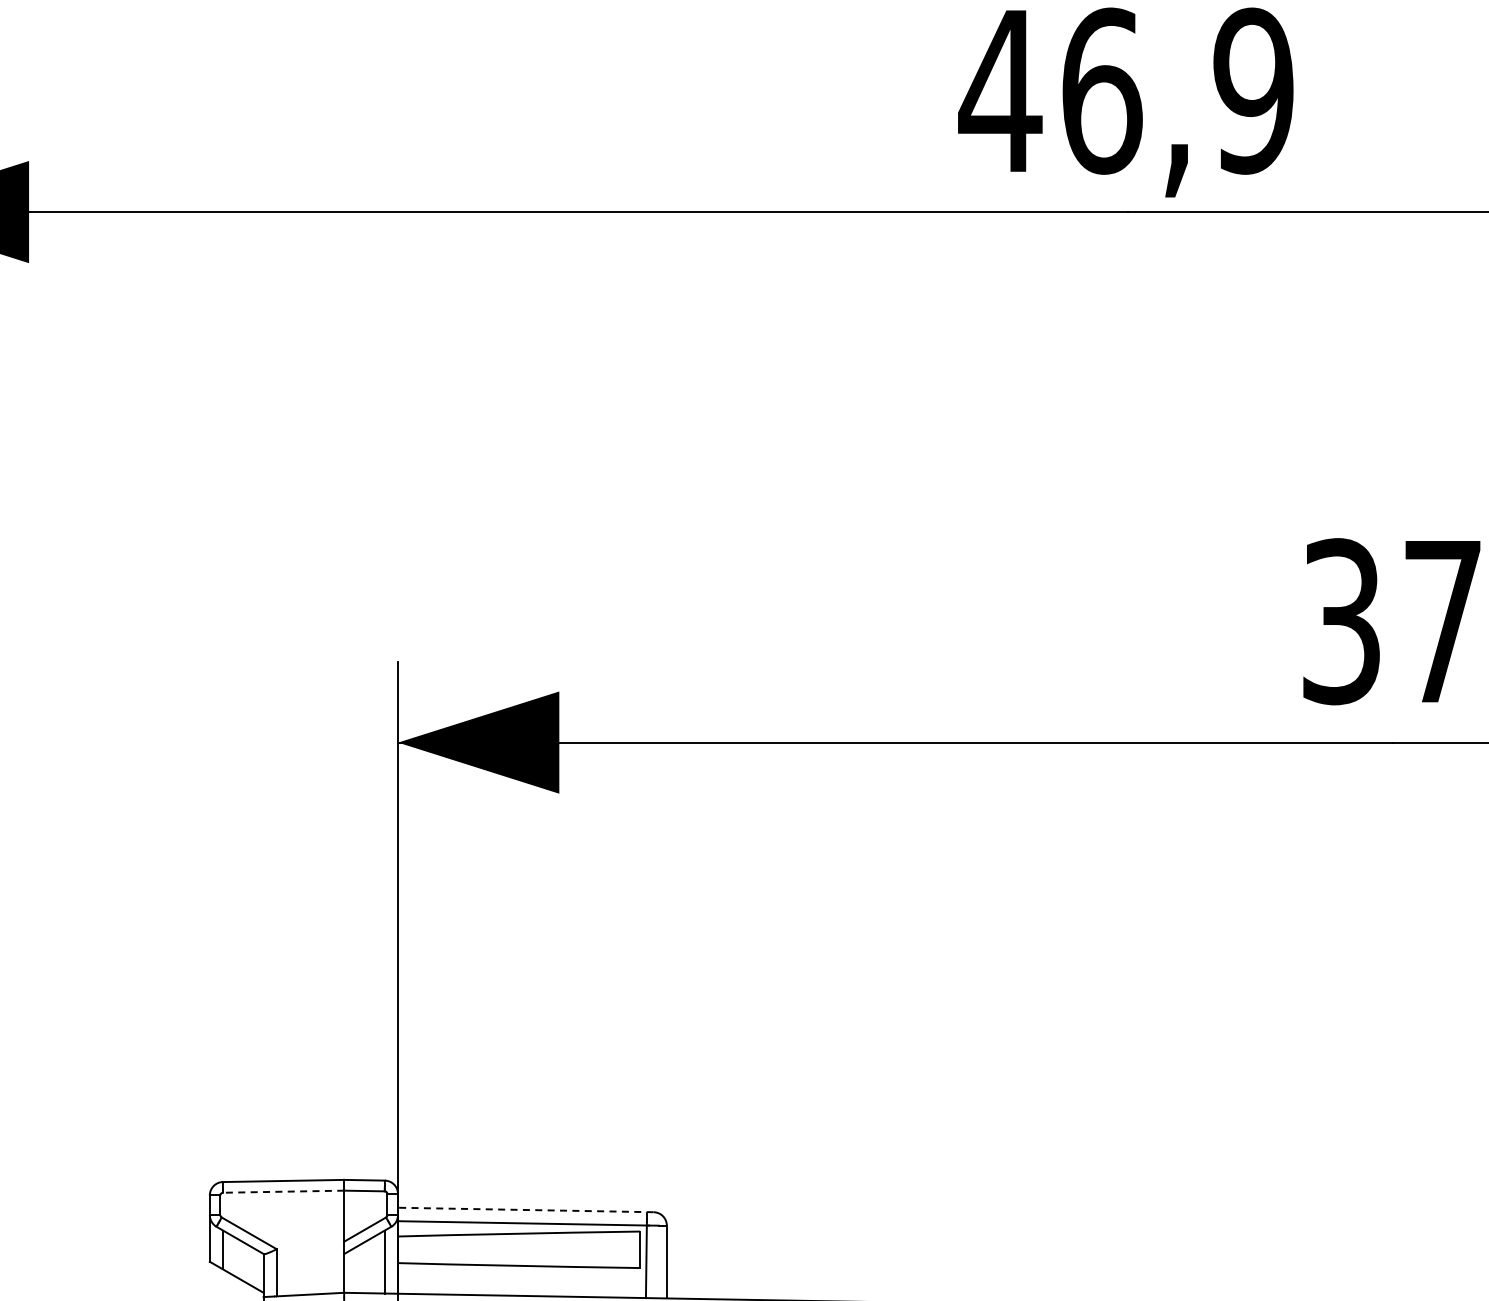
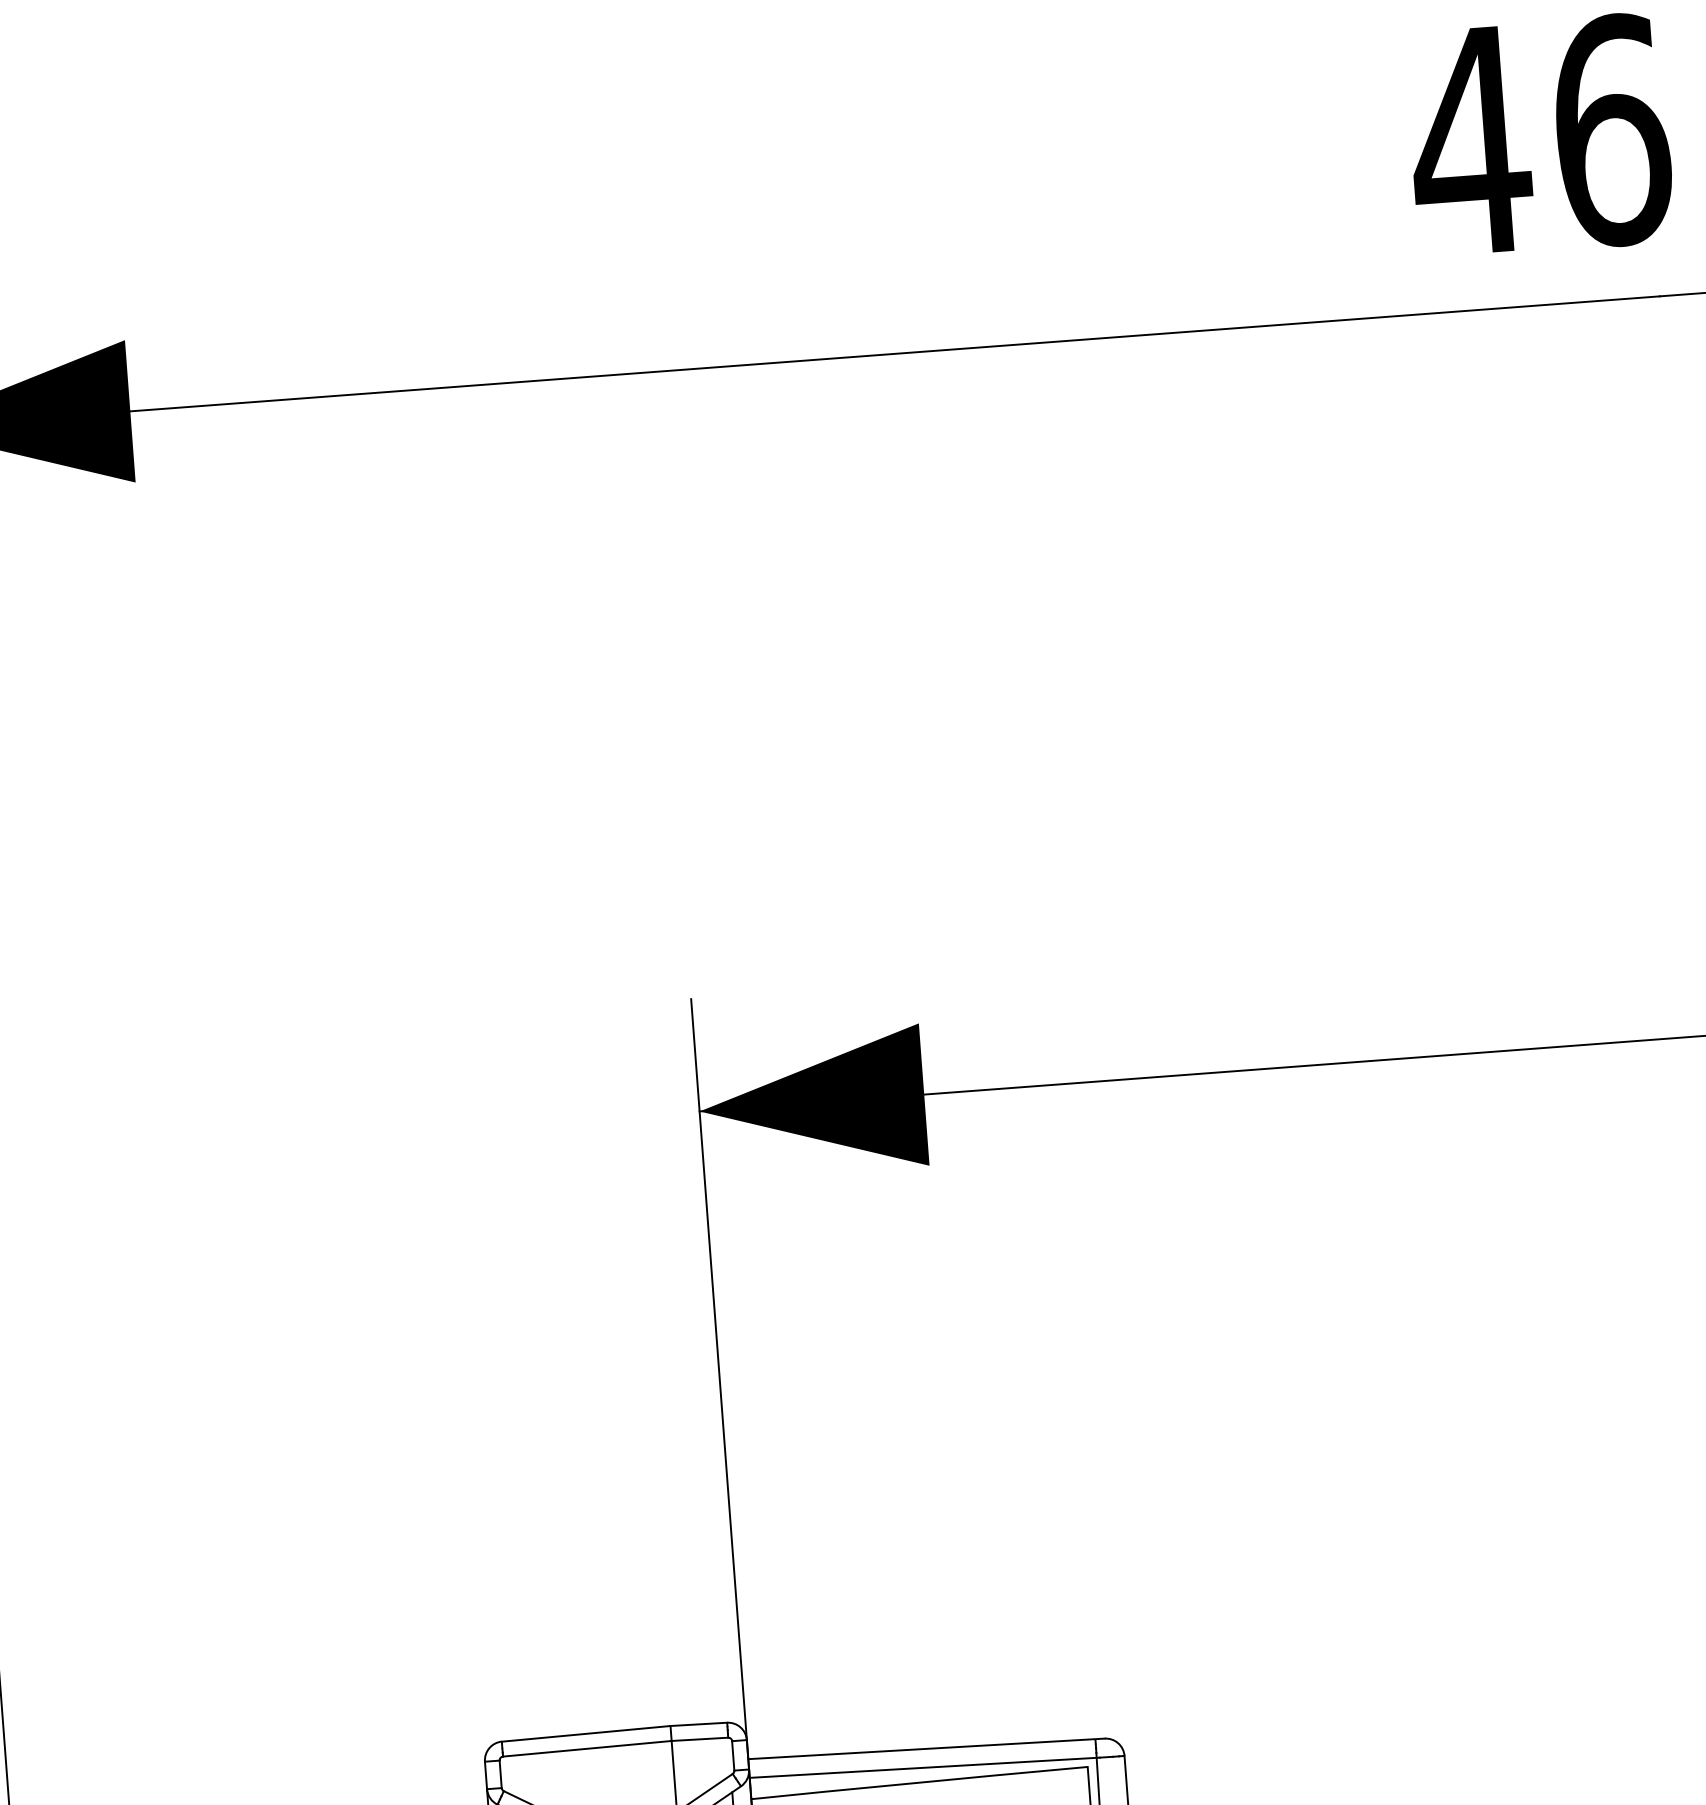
line: (283, 1191) -> (587, 1748), dashed -> solid
line: (525, 1209) -> (925, 1748), dashed -> solid

